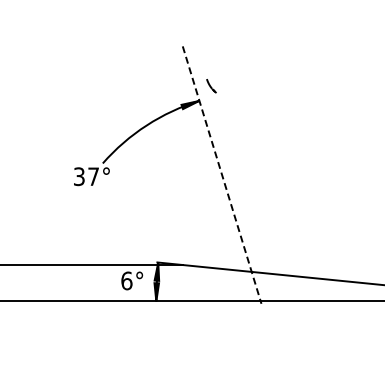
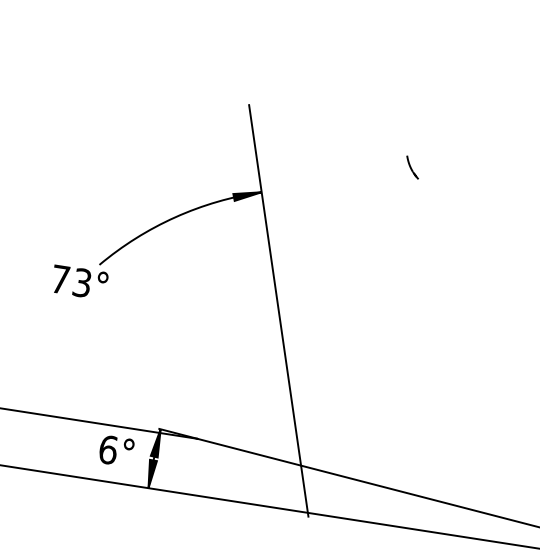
line: (211, 86) -> (412, 168), moved
line: (222, 175) -> (279, 311), dashed -> solid
text: (86, 176) -> (71, 280), 37° -> 73°

